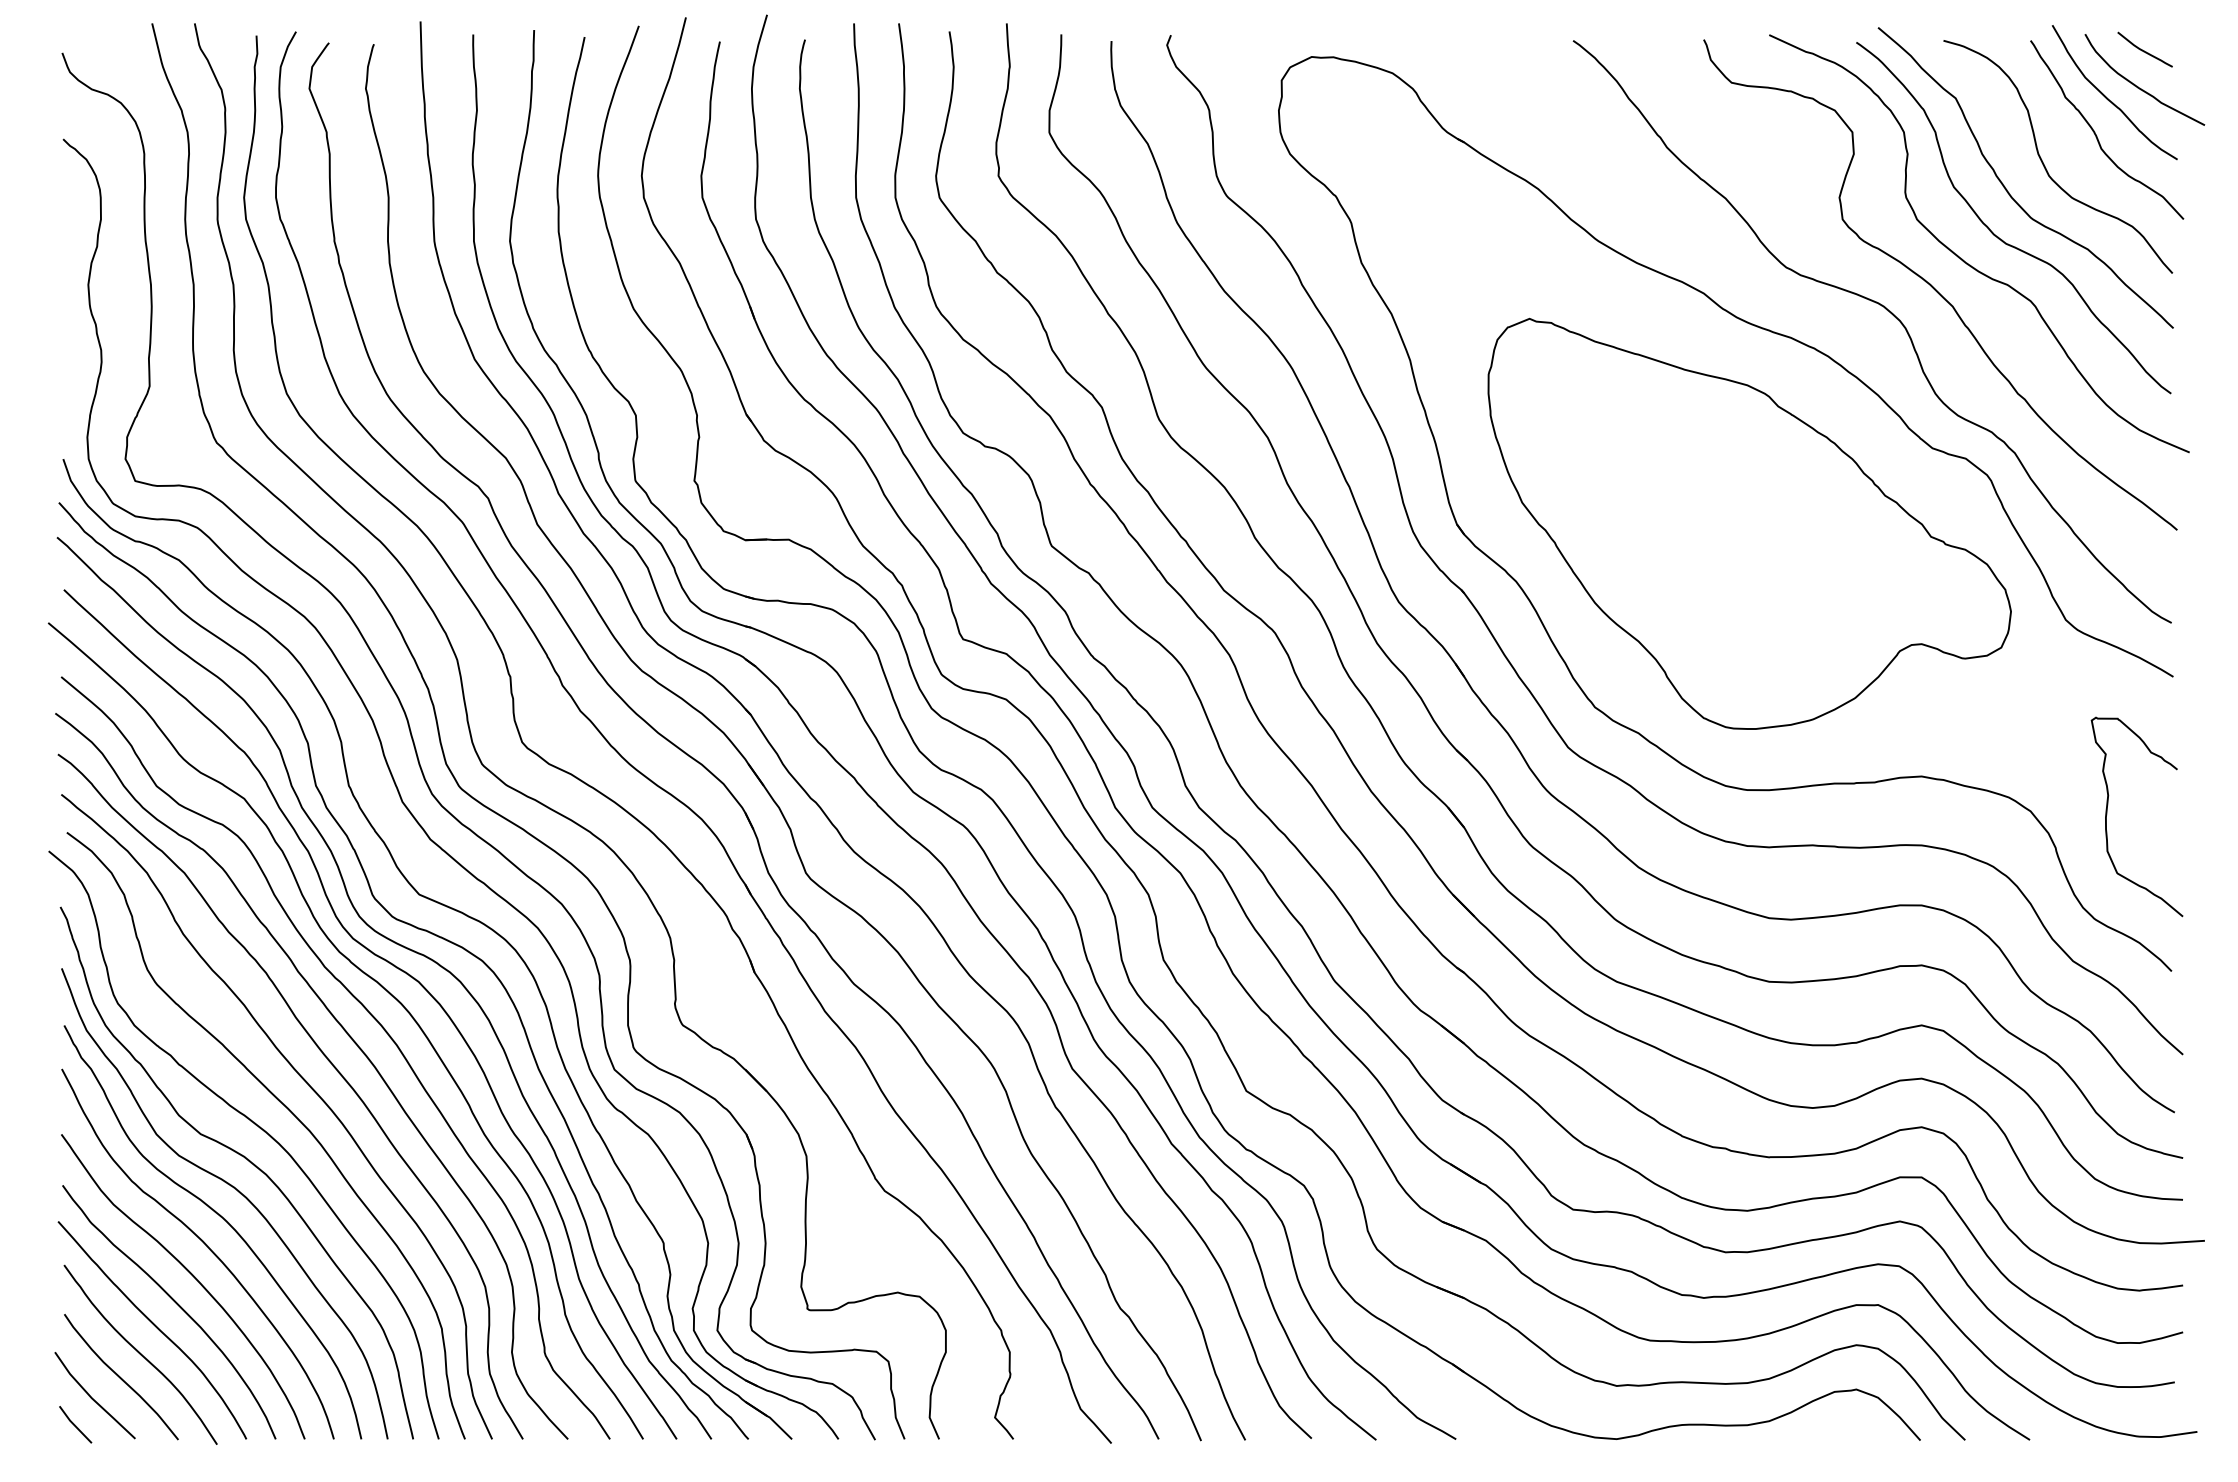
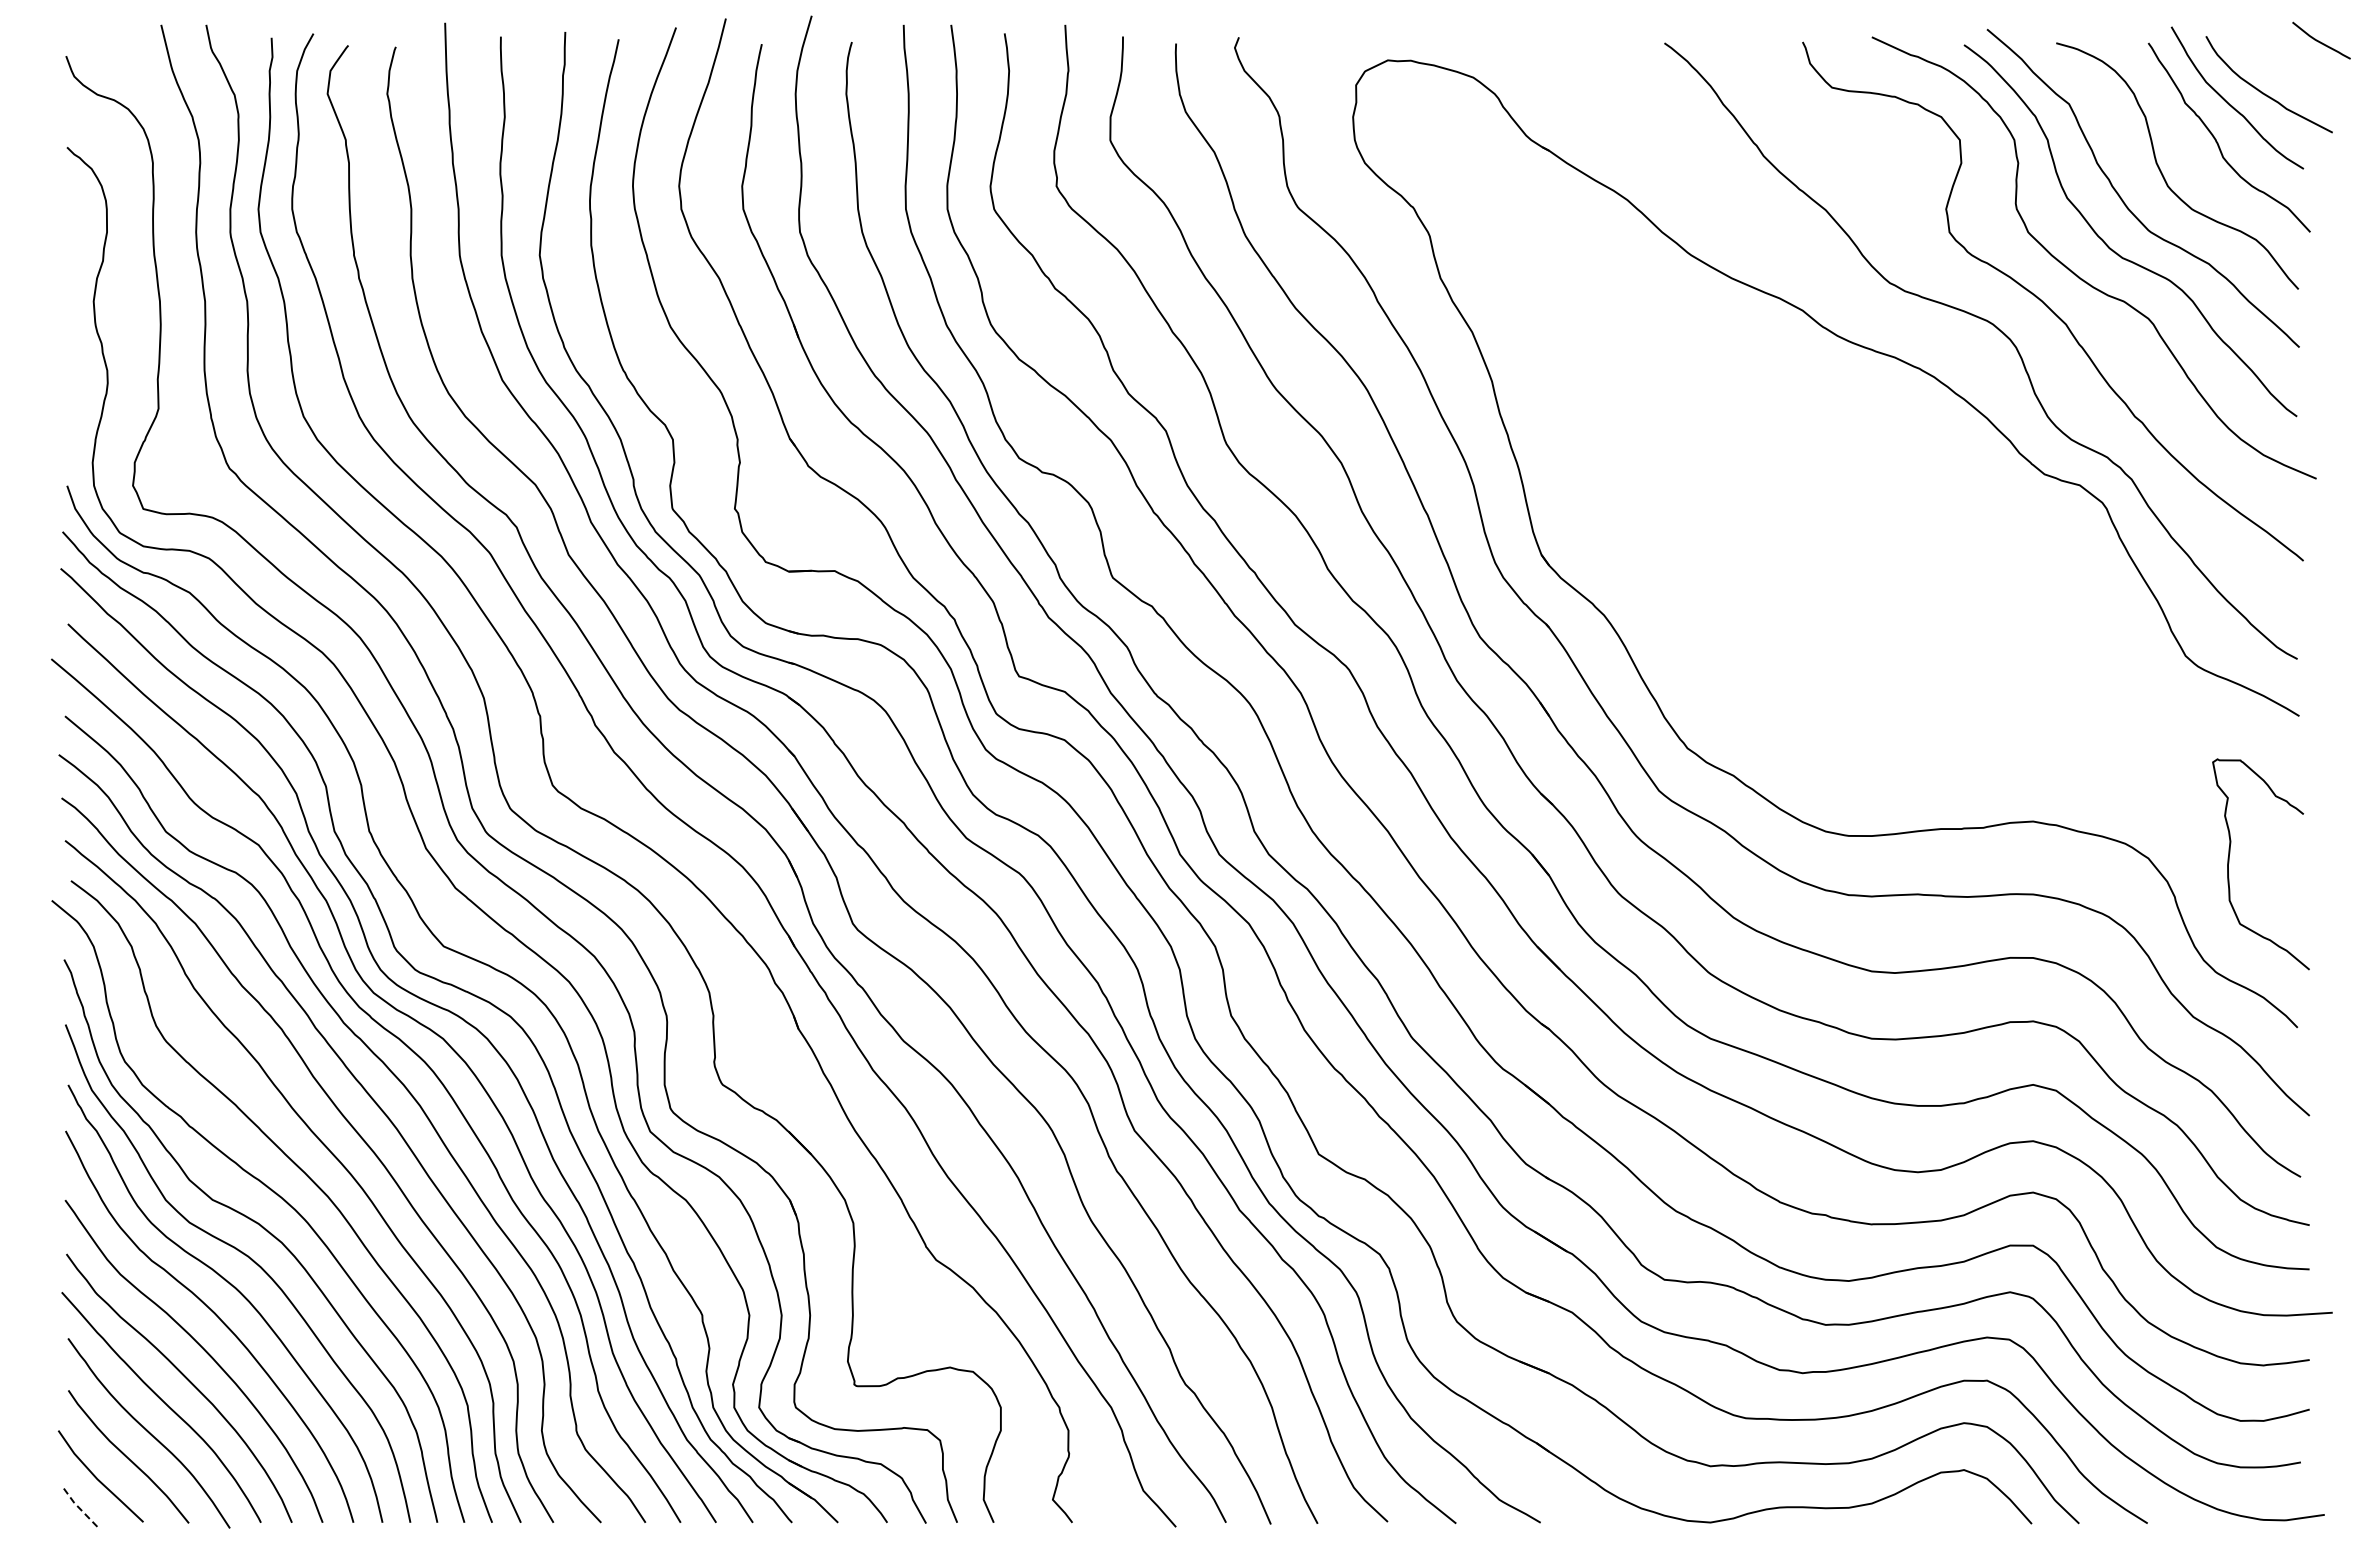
curve: (2144, 50) -> (2320, 41), moved
part: (1749, 524) -> (1851, 554), removed
line: (74, 1424) -> (79, 1507), solid -> dashed

